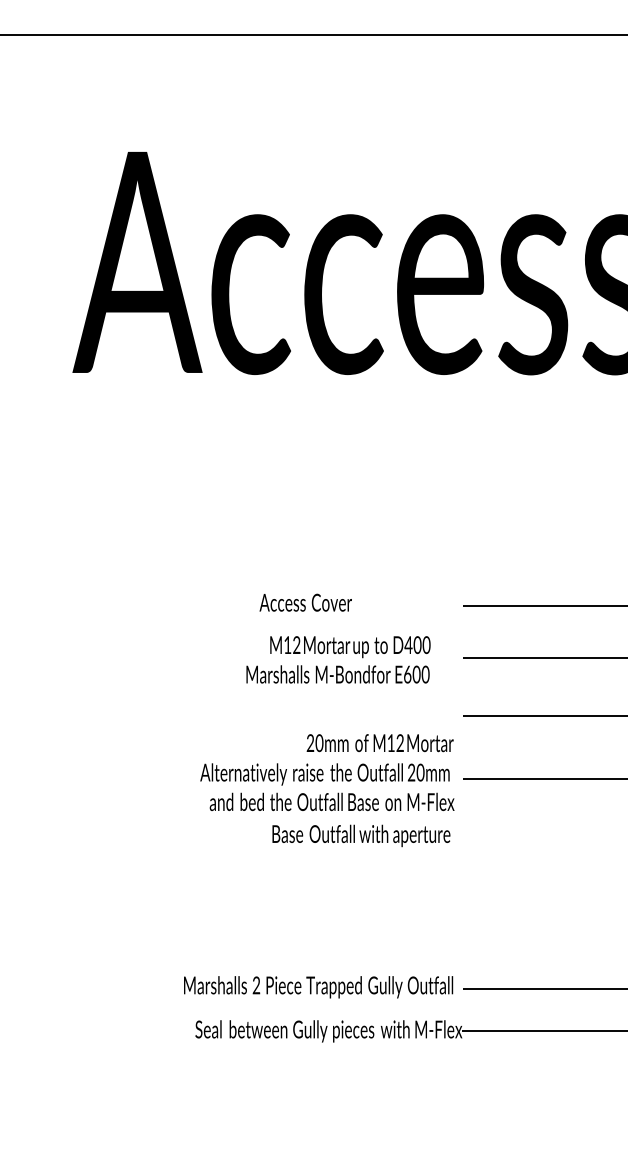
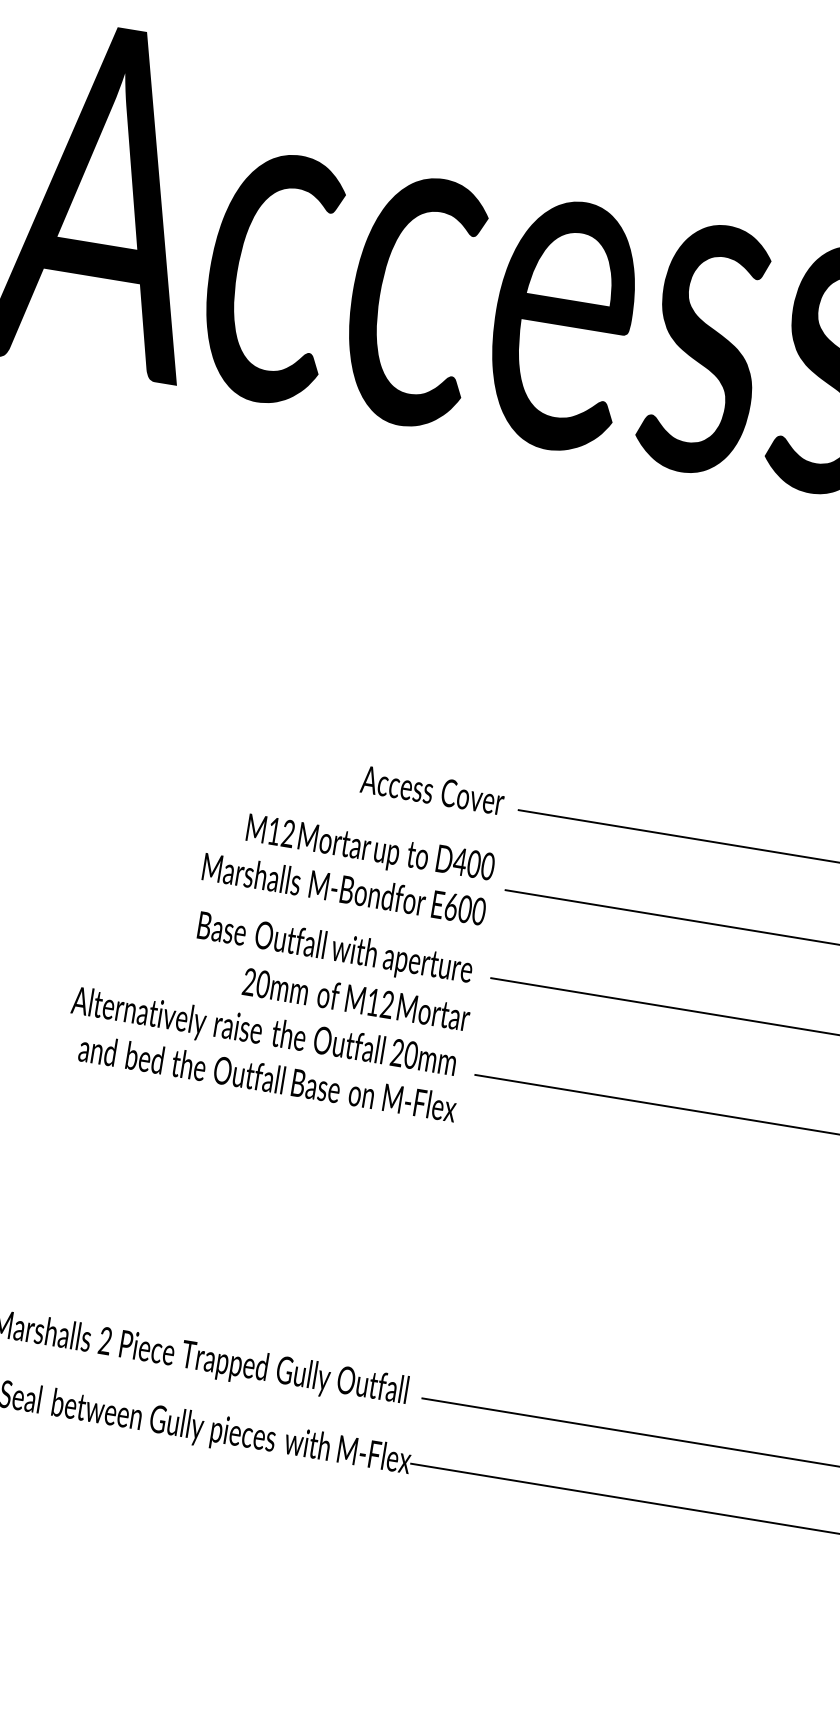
text: (305, 602) -> (432, 790), moved
text: (338, 659) -> (348, 866), moved
text: (361, 835) -> (335, 949), moved

